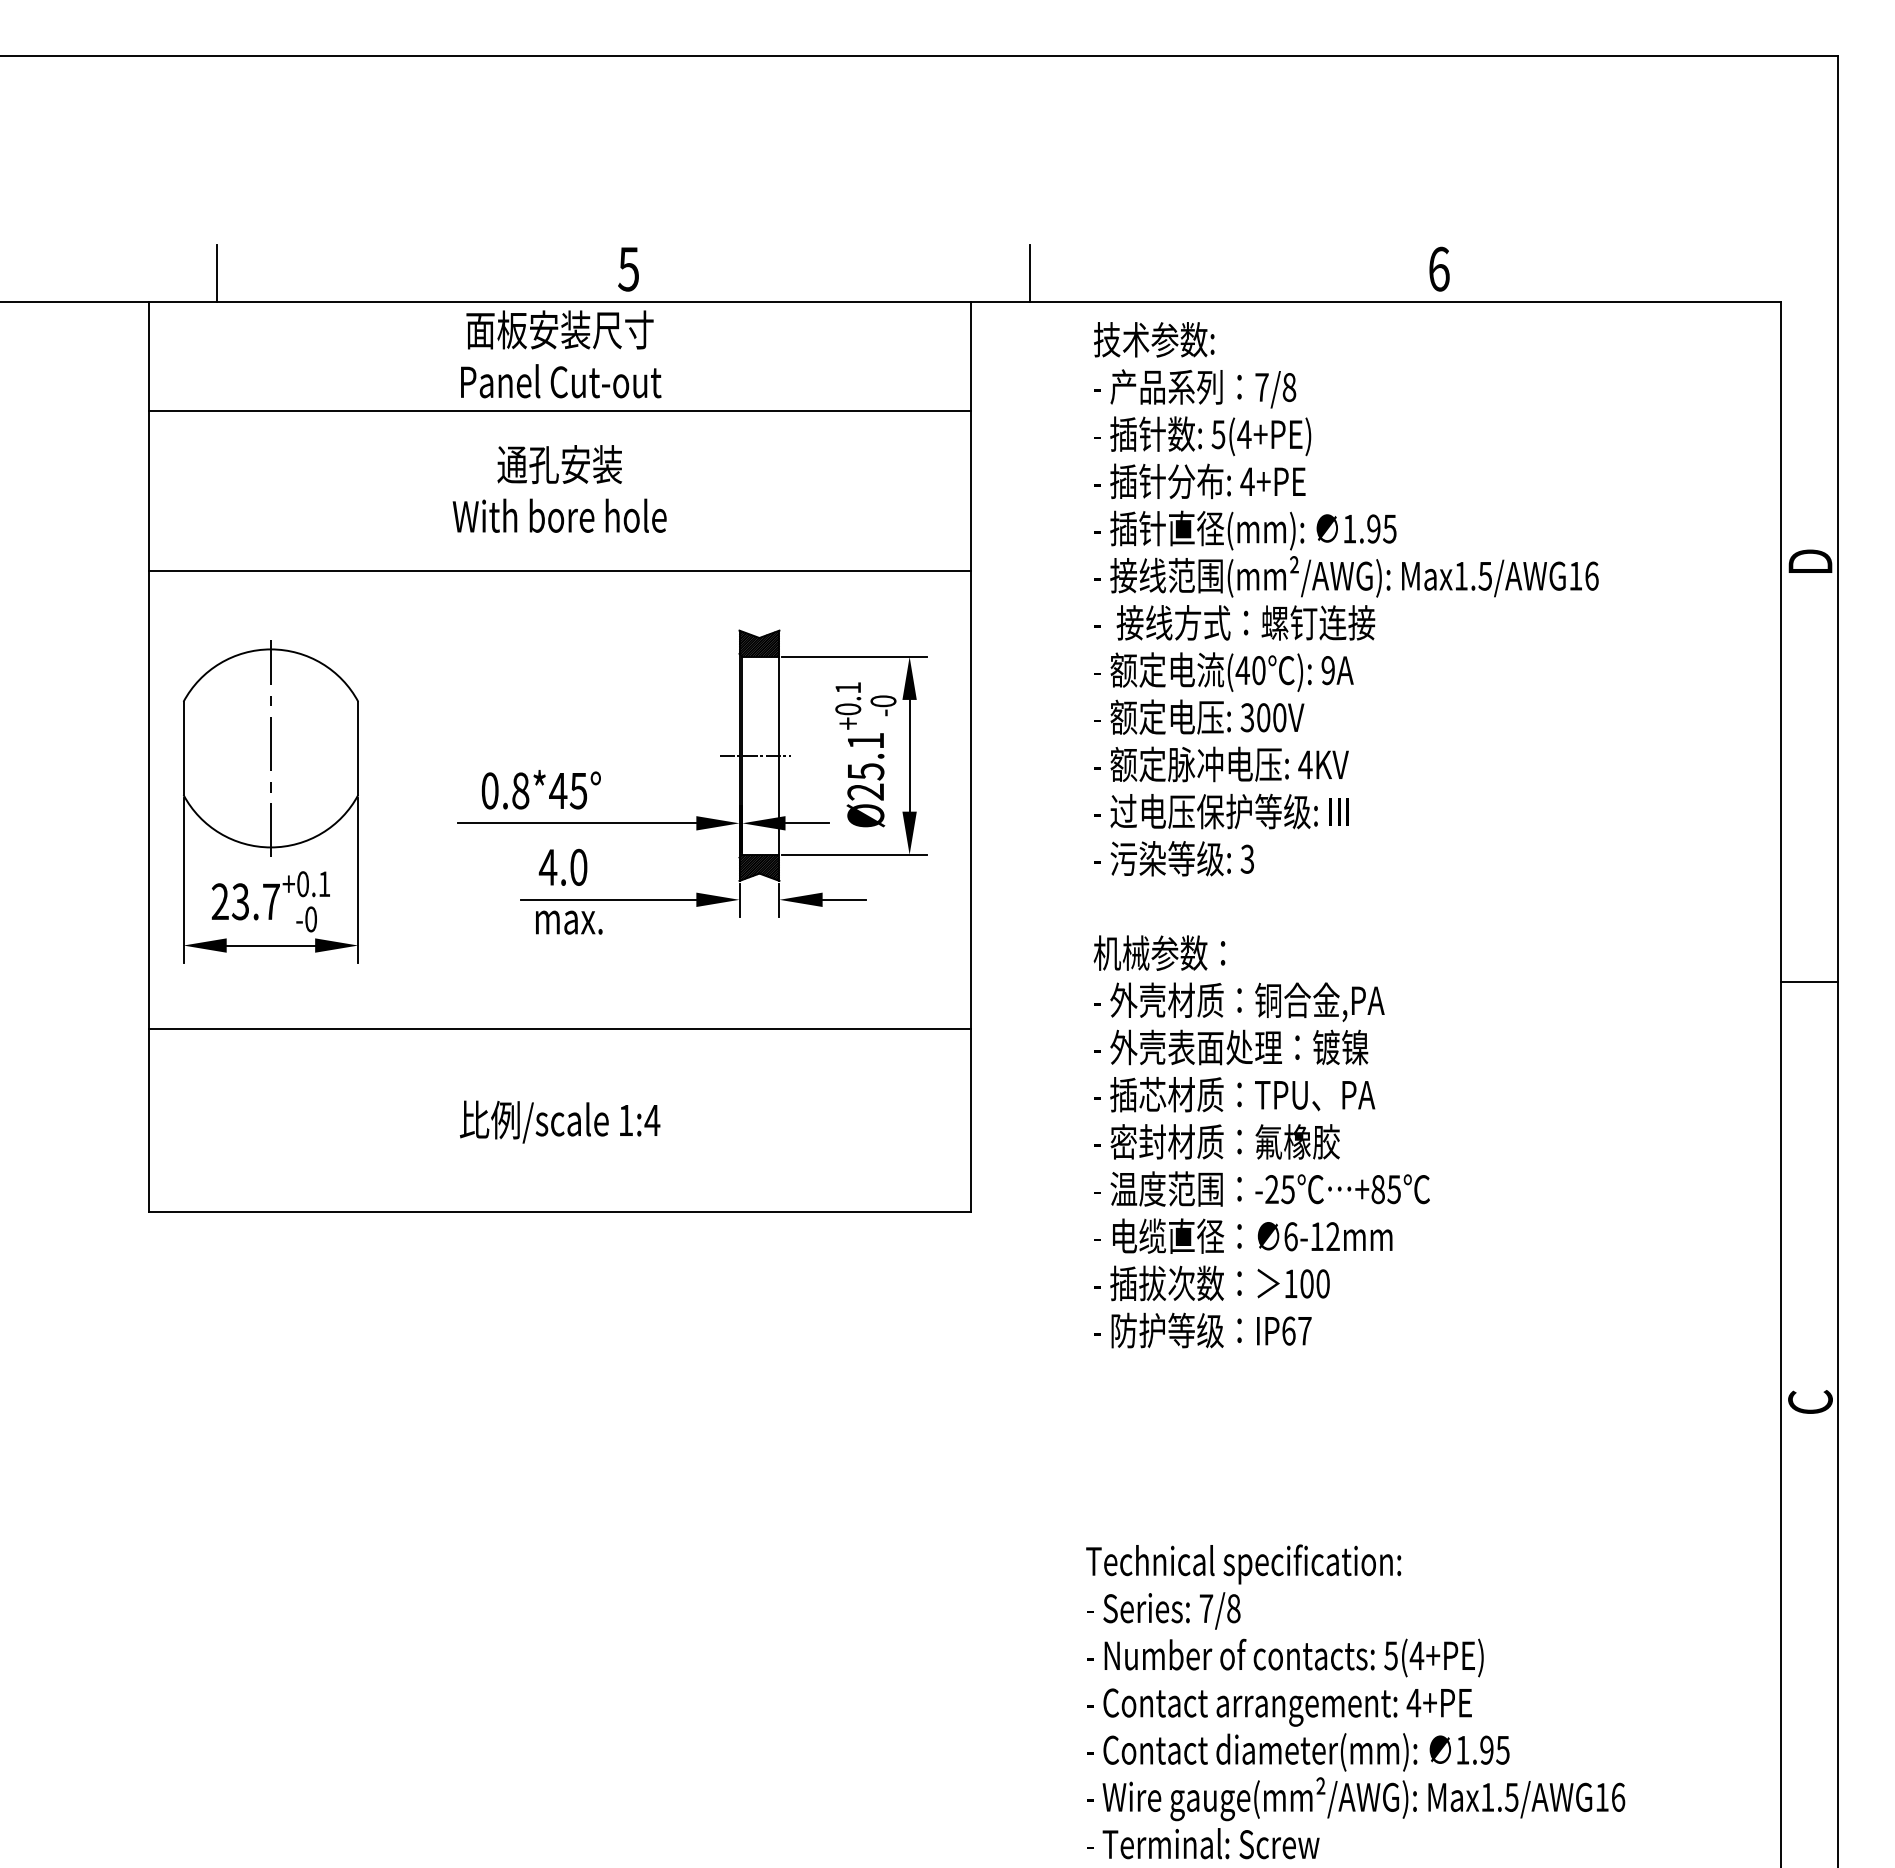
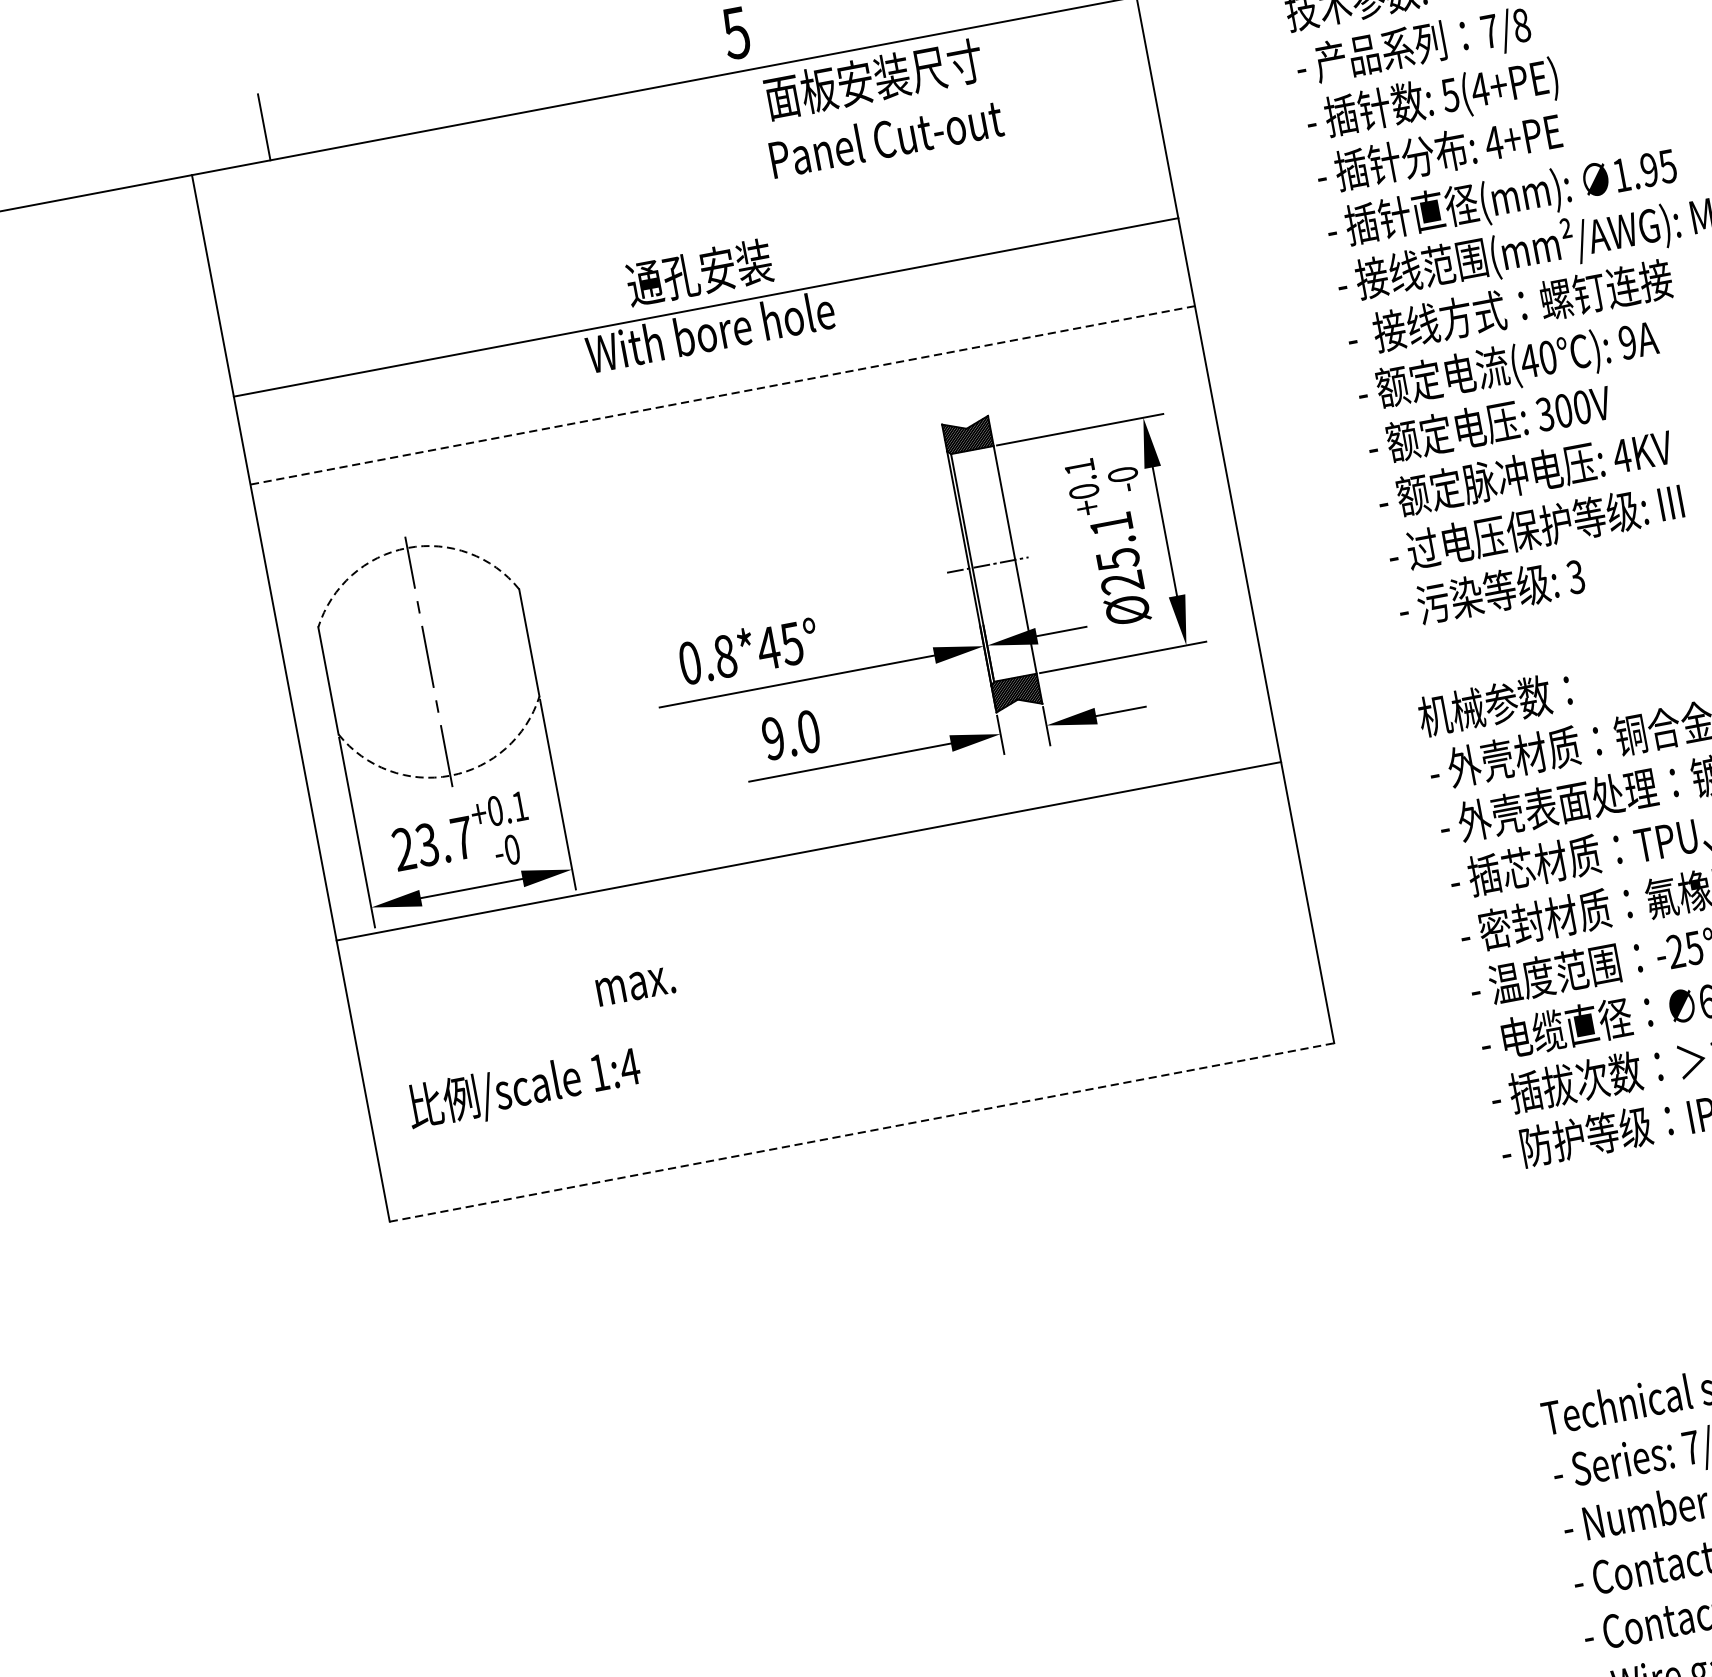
text: (561, 354) -> (880, 107), moved
line: (559, 410) -> (705, 307), moved
line: (559, 571) -> (722, 395), solid -> dashed
arc: (270, 649) -> (406, 548), solid -> dashed
arc: (270, 847) -> (449, 775), solid -> dashed
text: (547, 866) -> (772, 737), 4.0 -> 9.0
text: (569, 922) -> (636, 986), moved
line: (559, 1028) -> (808, 851), moved
text: (559, 1121) -> (523, 1088), moved
line: (559, 1212) -> (861, 1132), solid -> dashed

